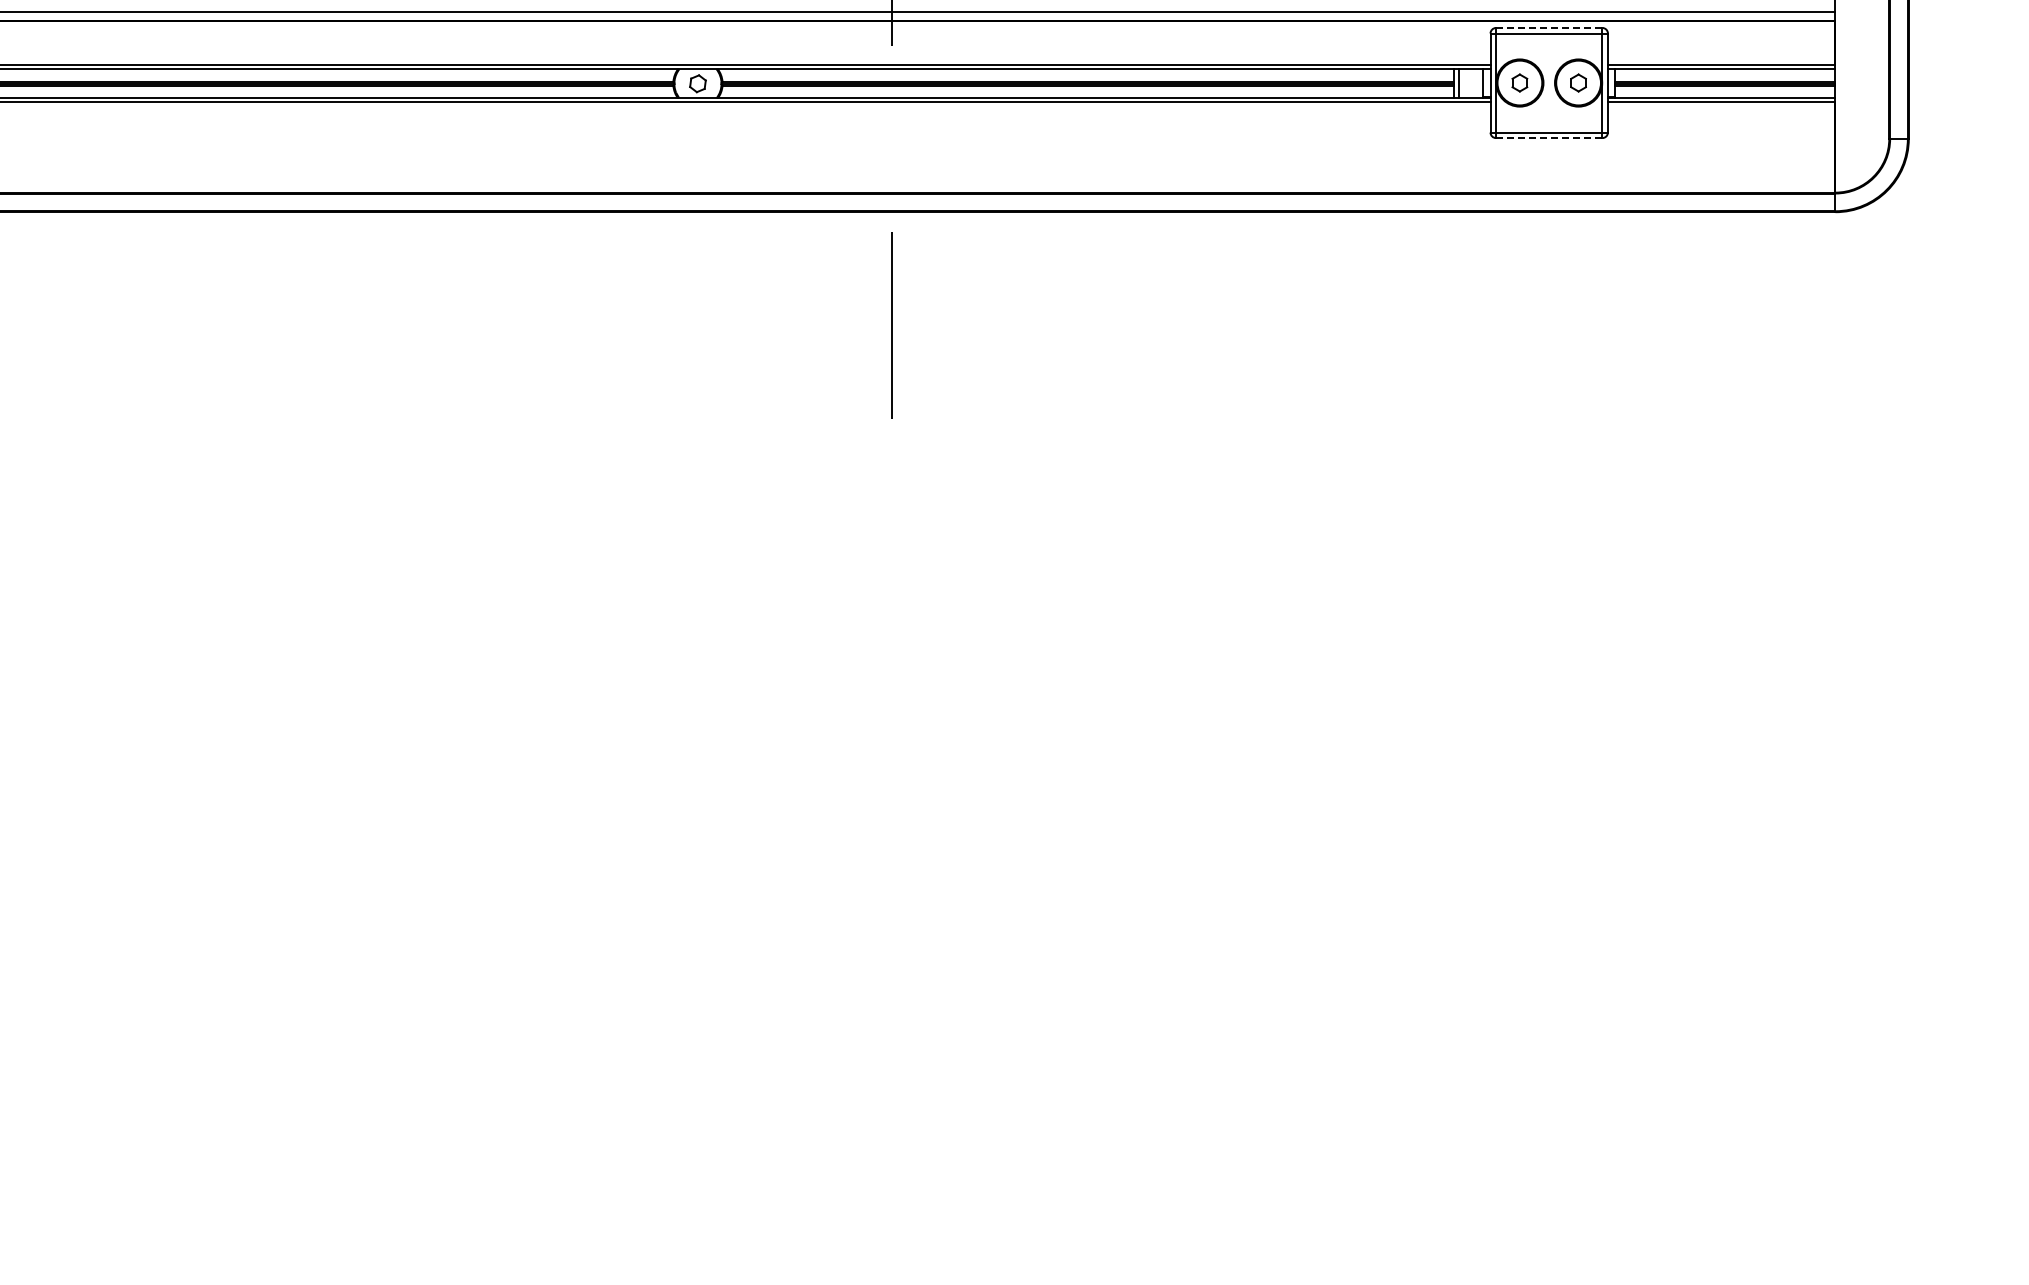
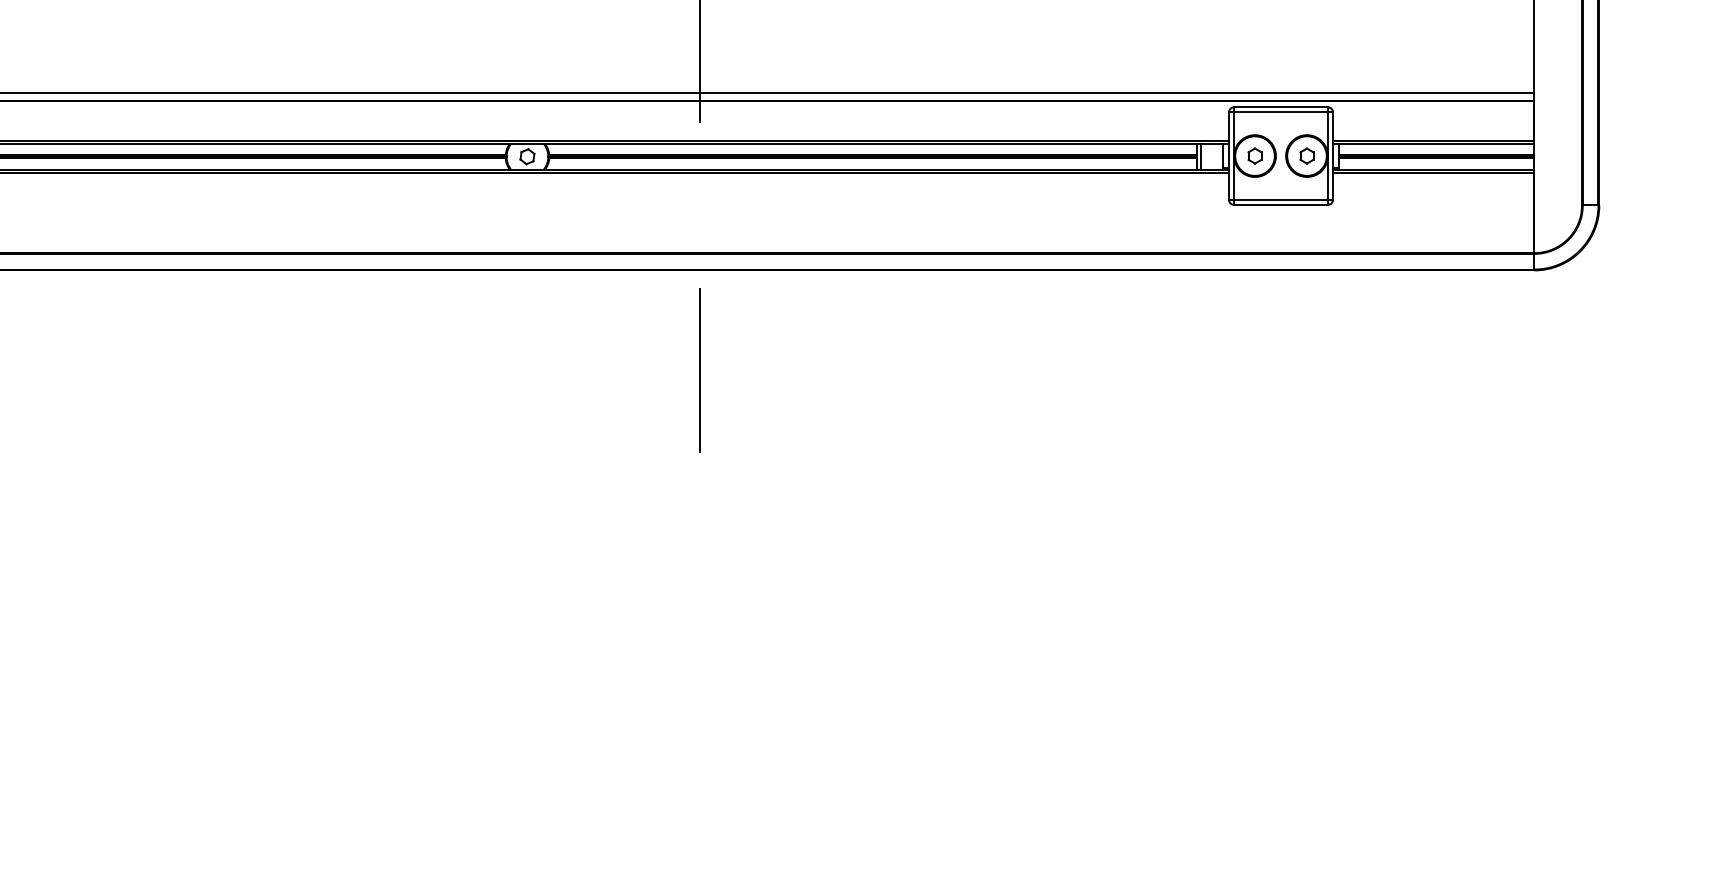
line: (1549, 28) -> (1281, 107), dashed -> solid
line: (1548, 138) -> (1280, 205), dashed -> solid

